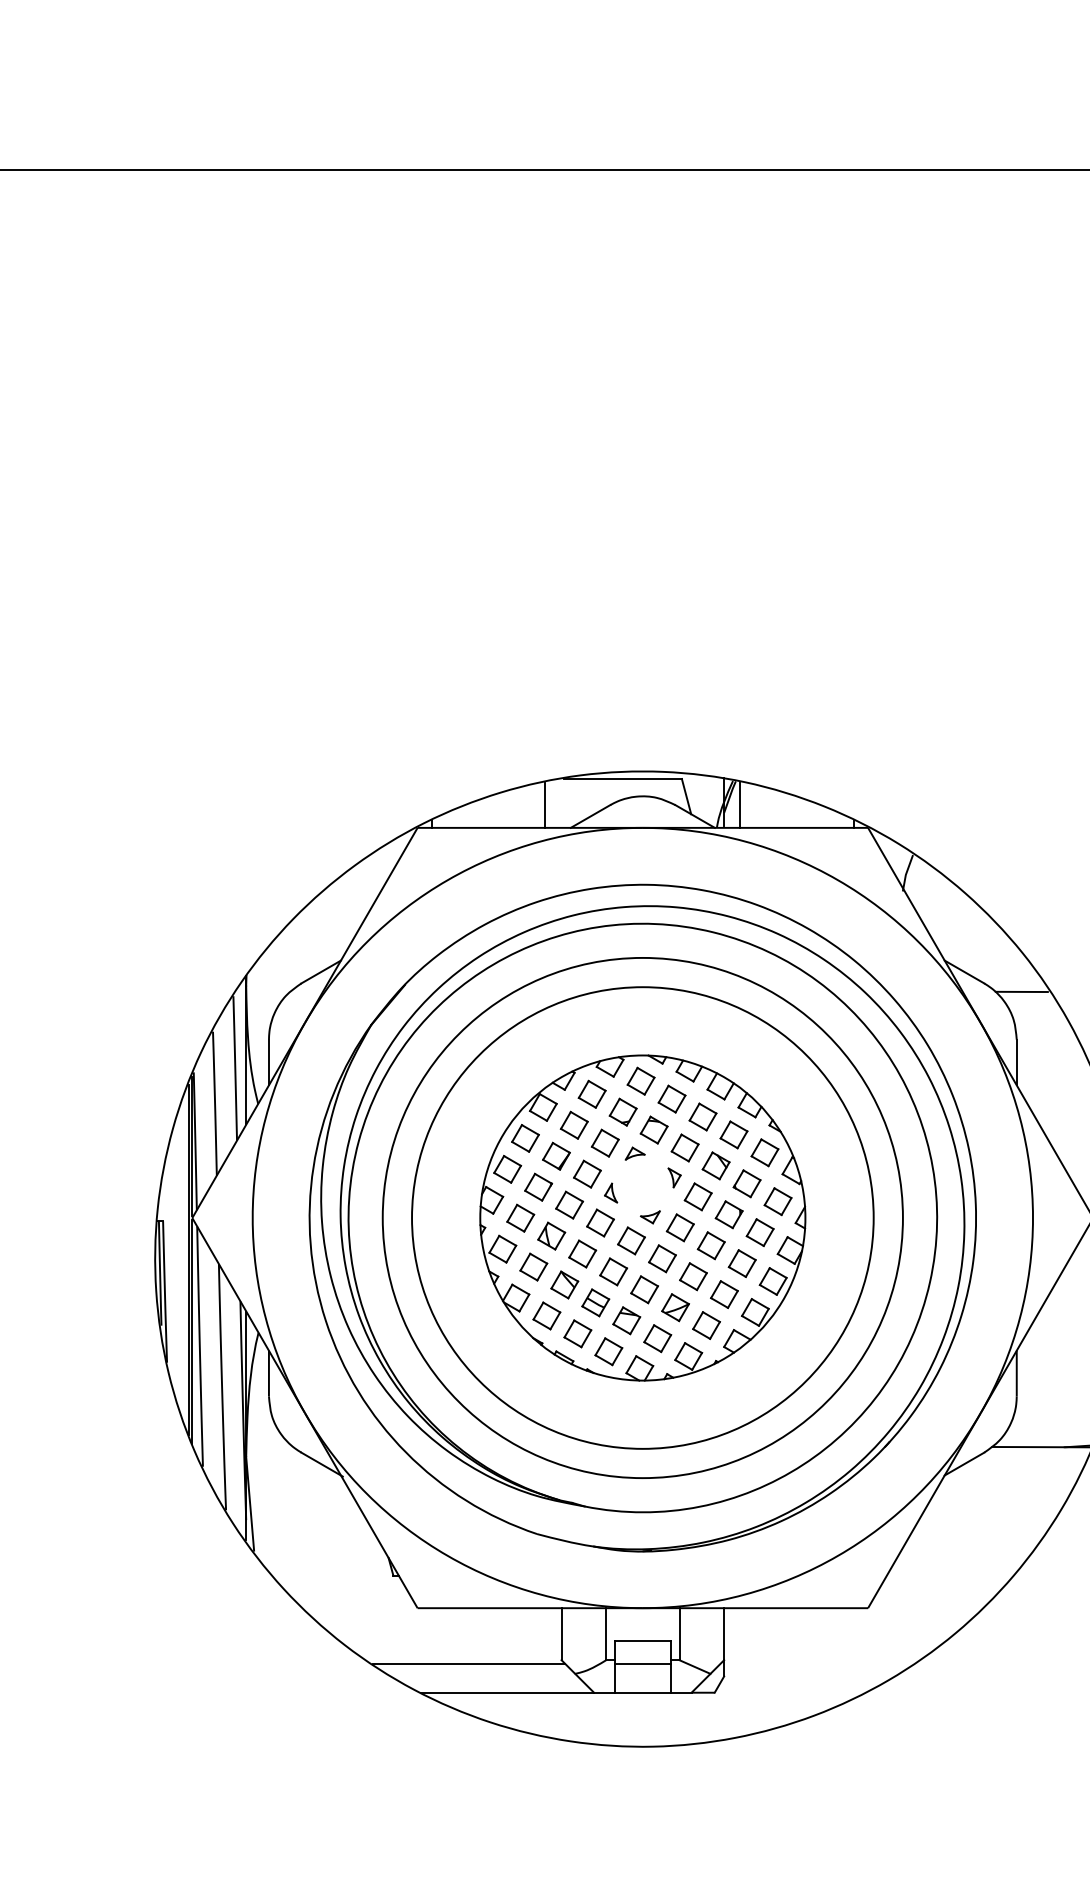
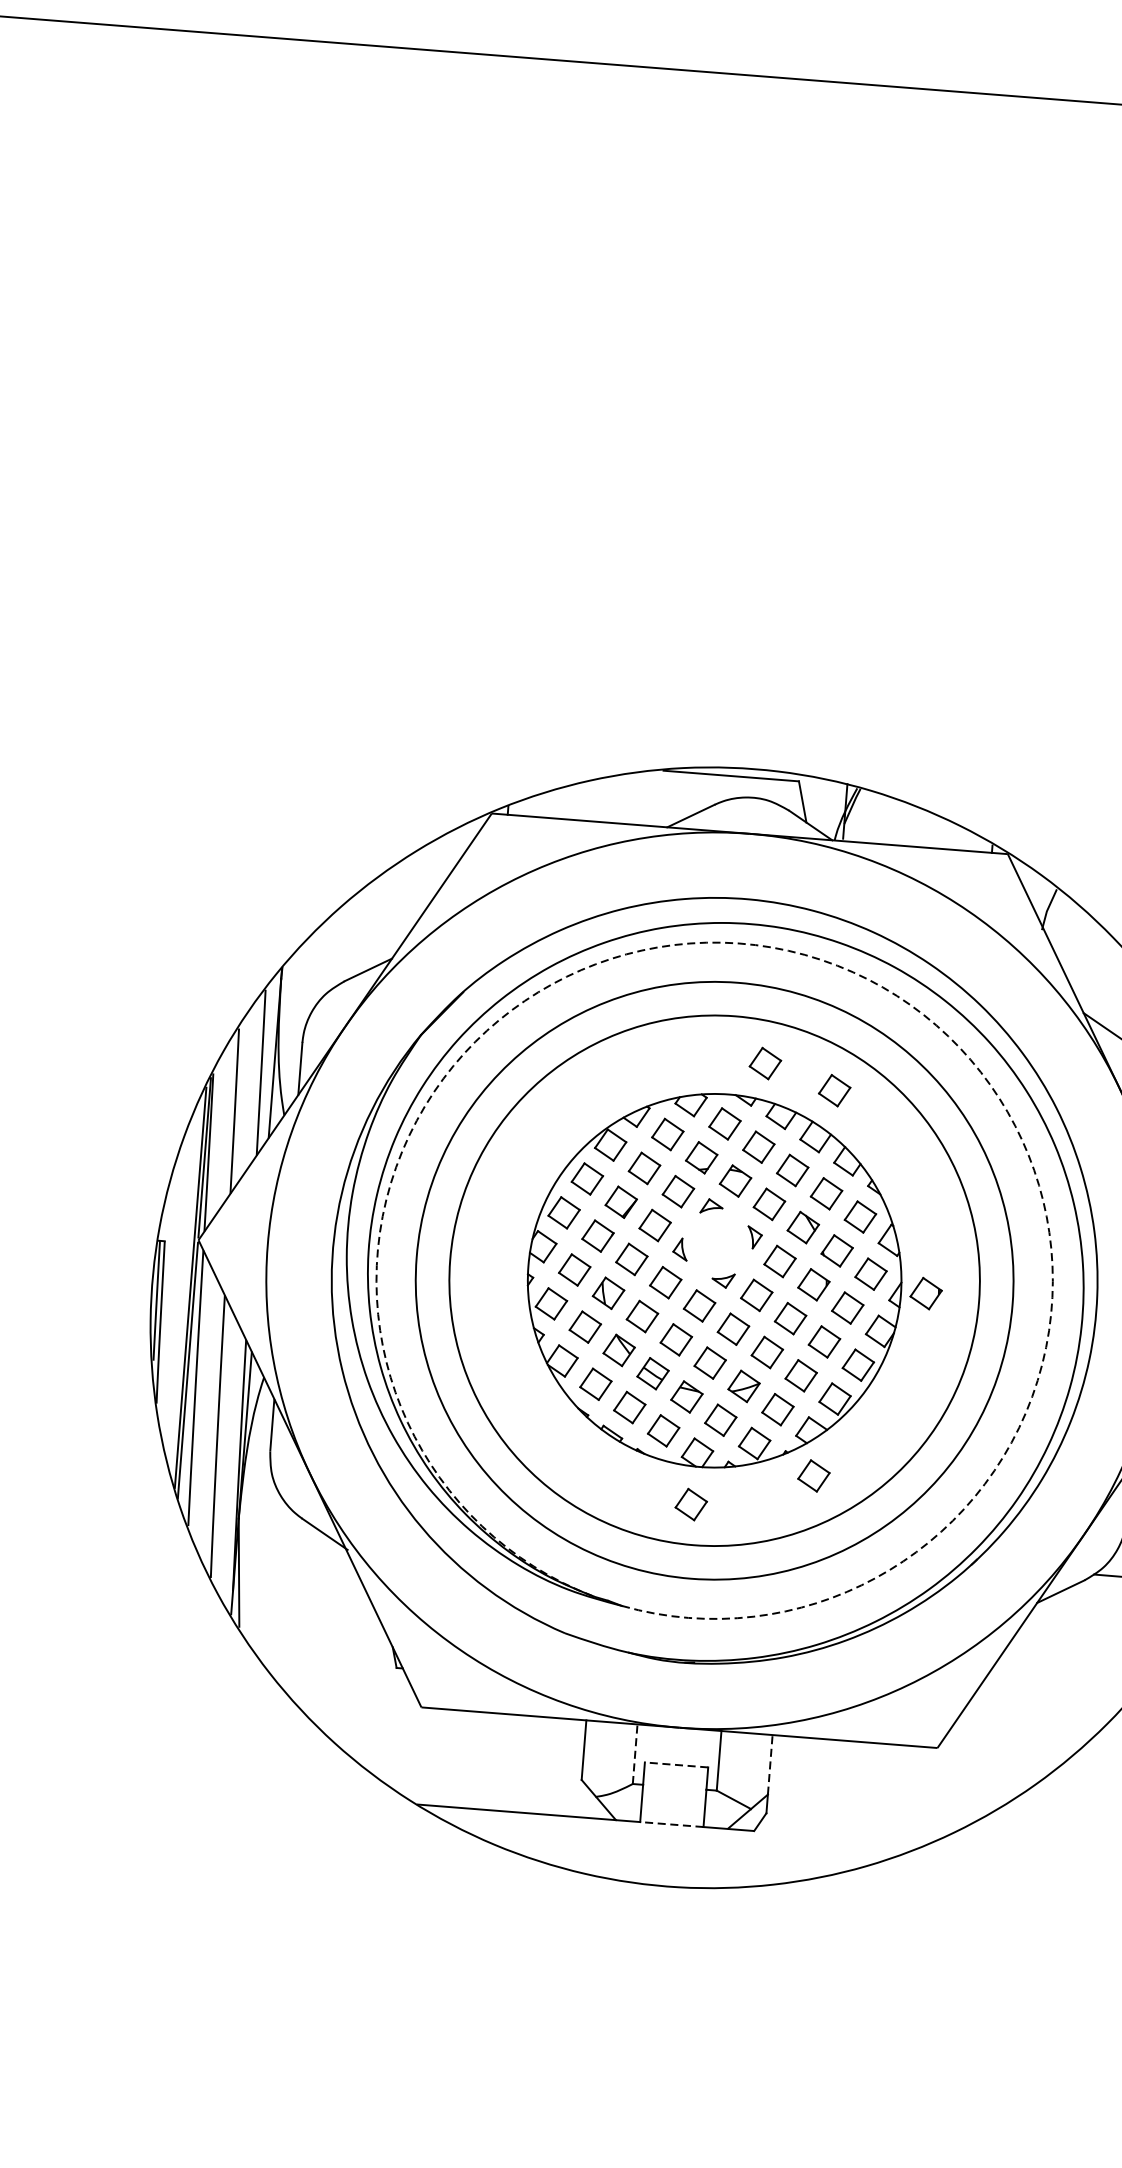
line: (740, 804) -> (863, 815), removed
line: (545, 805) -> (640, 799), removed
arc: (713, 932) -> (821, 960), solid -> dashed
part: (671, 1025) -> (764, 1062), added
part: (733, 1044) -> (834, 1090), added
part: (826, 1214) -> (925, 1293), added
part: (741, 1380) -> (813, 1475), added
part: (637, 1413) -> (690, 1504), added
line: (606, 1633) -> (635, 1753), solid -> dashed
line: (724, 1633) -> (770, 1764), solid -> dashed
line: (642, 1640) -> (676, 1764), solid -> dashed
line: (468, 1663) -> (474, 1775), removed
line: (642, 1663) -> (674, 1791), removed
line: (642, 1692) -> (671, 1824), solid -> dashed

